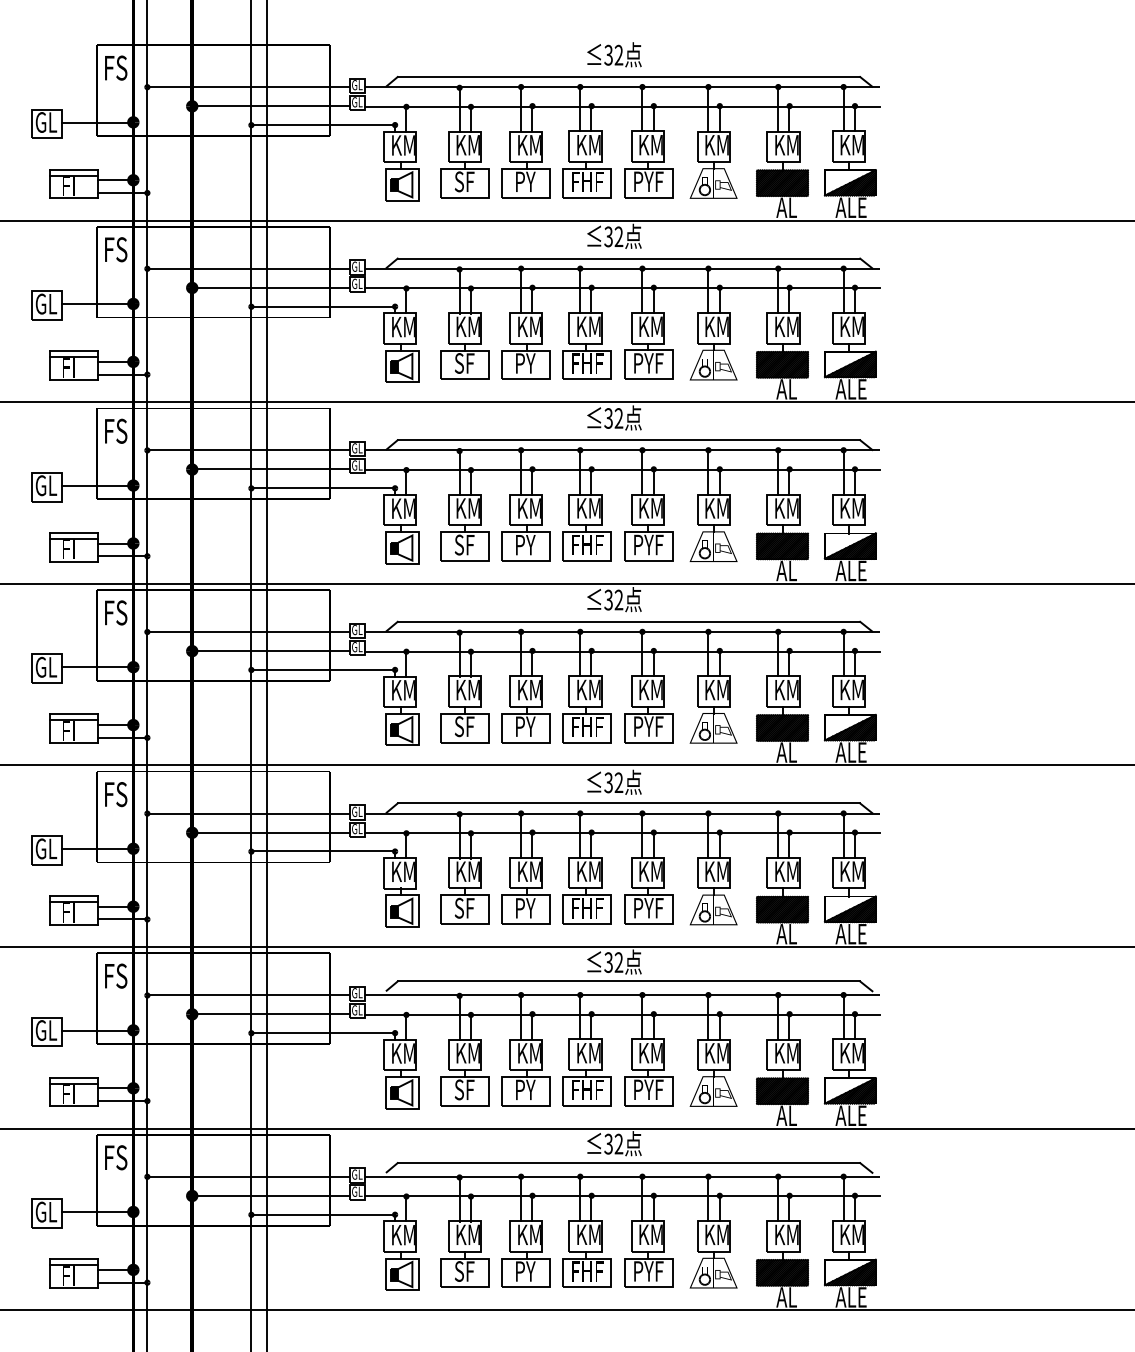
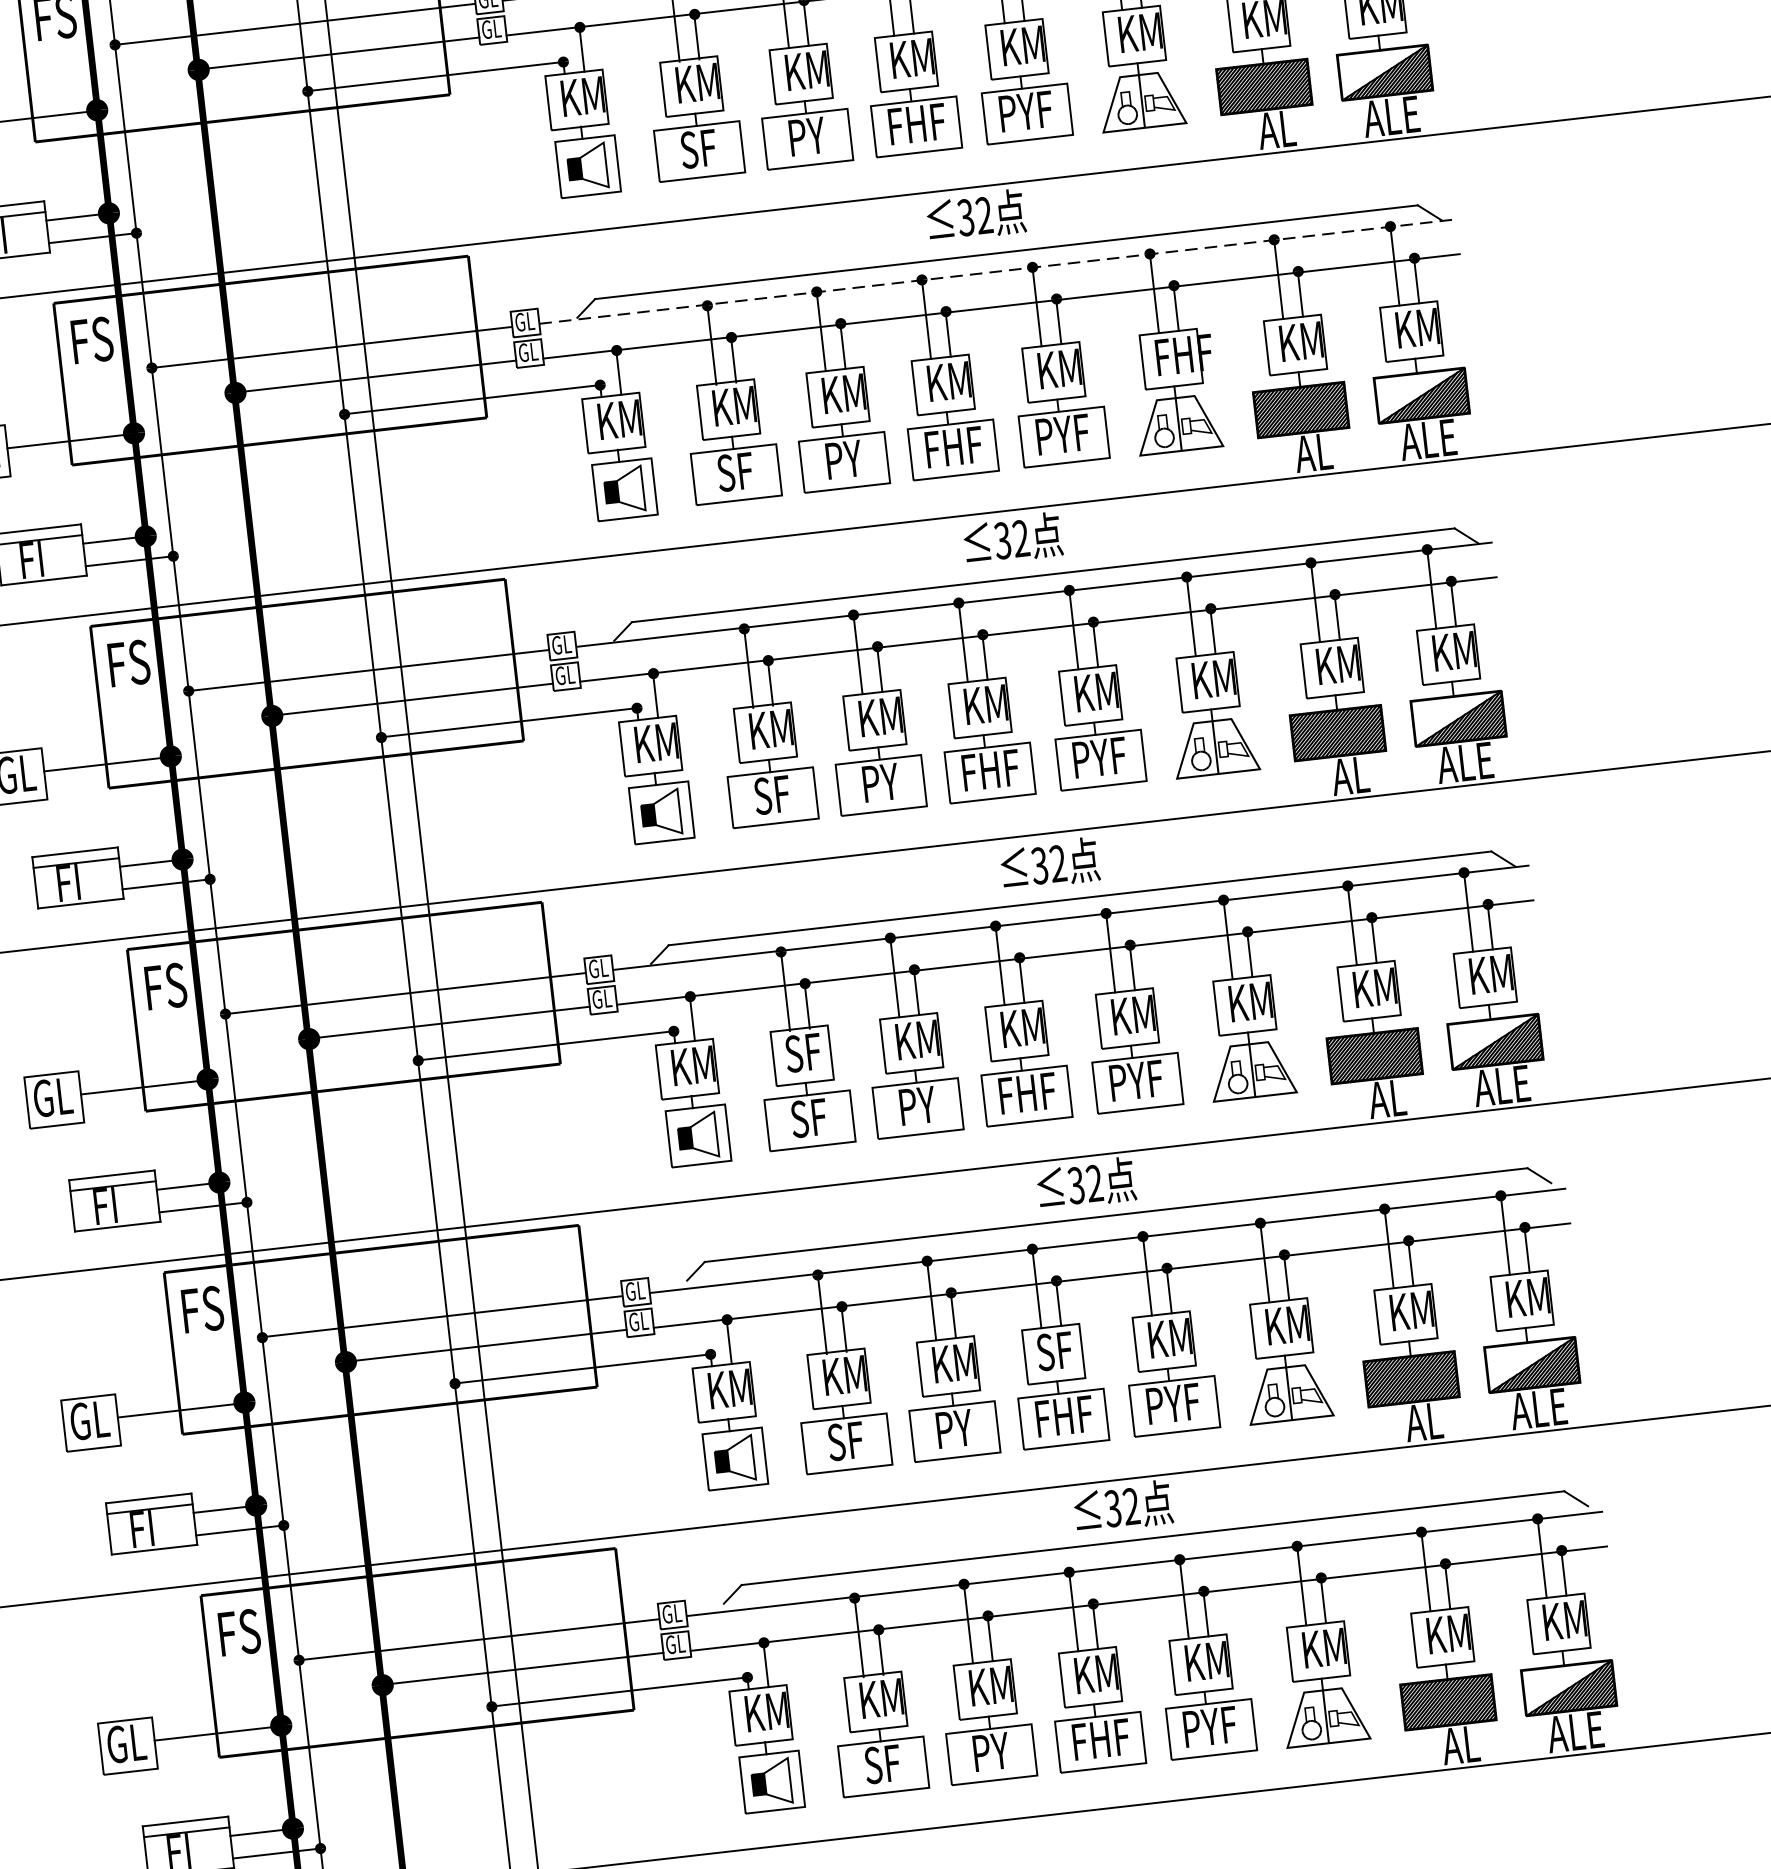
line: (622, 450) -> (997, 271), solid -> dashed
text: (720, 508) -> (1183, 355), KM -> FHF
text: (467, 871) -> (806, 1052), KM -> SF
text: (588, 1052) -> (1058, 1349), KM -> SF

